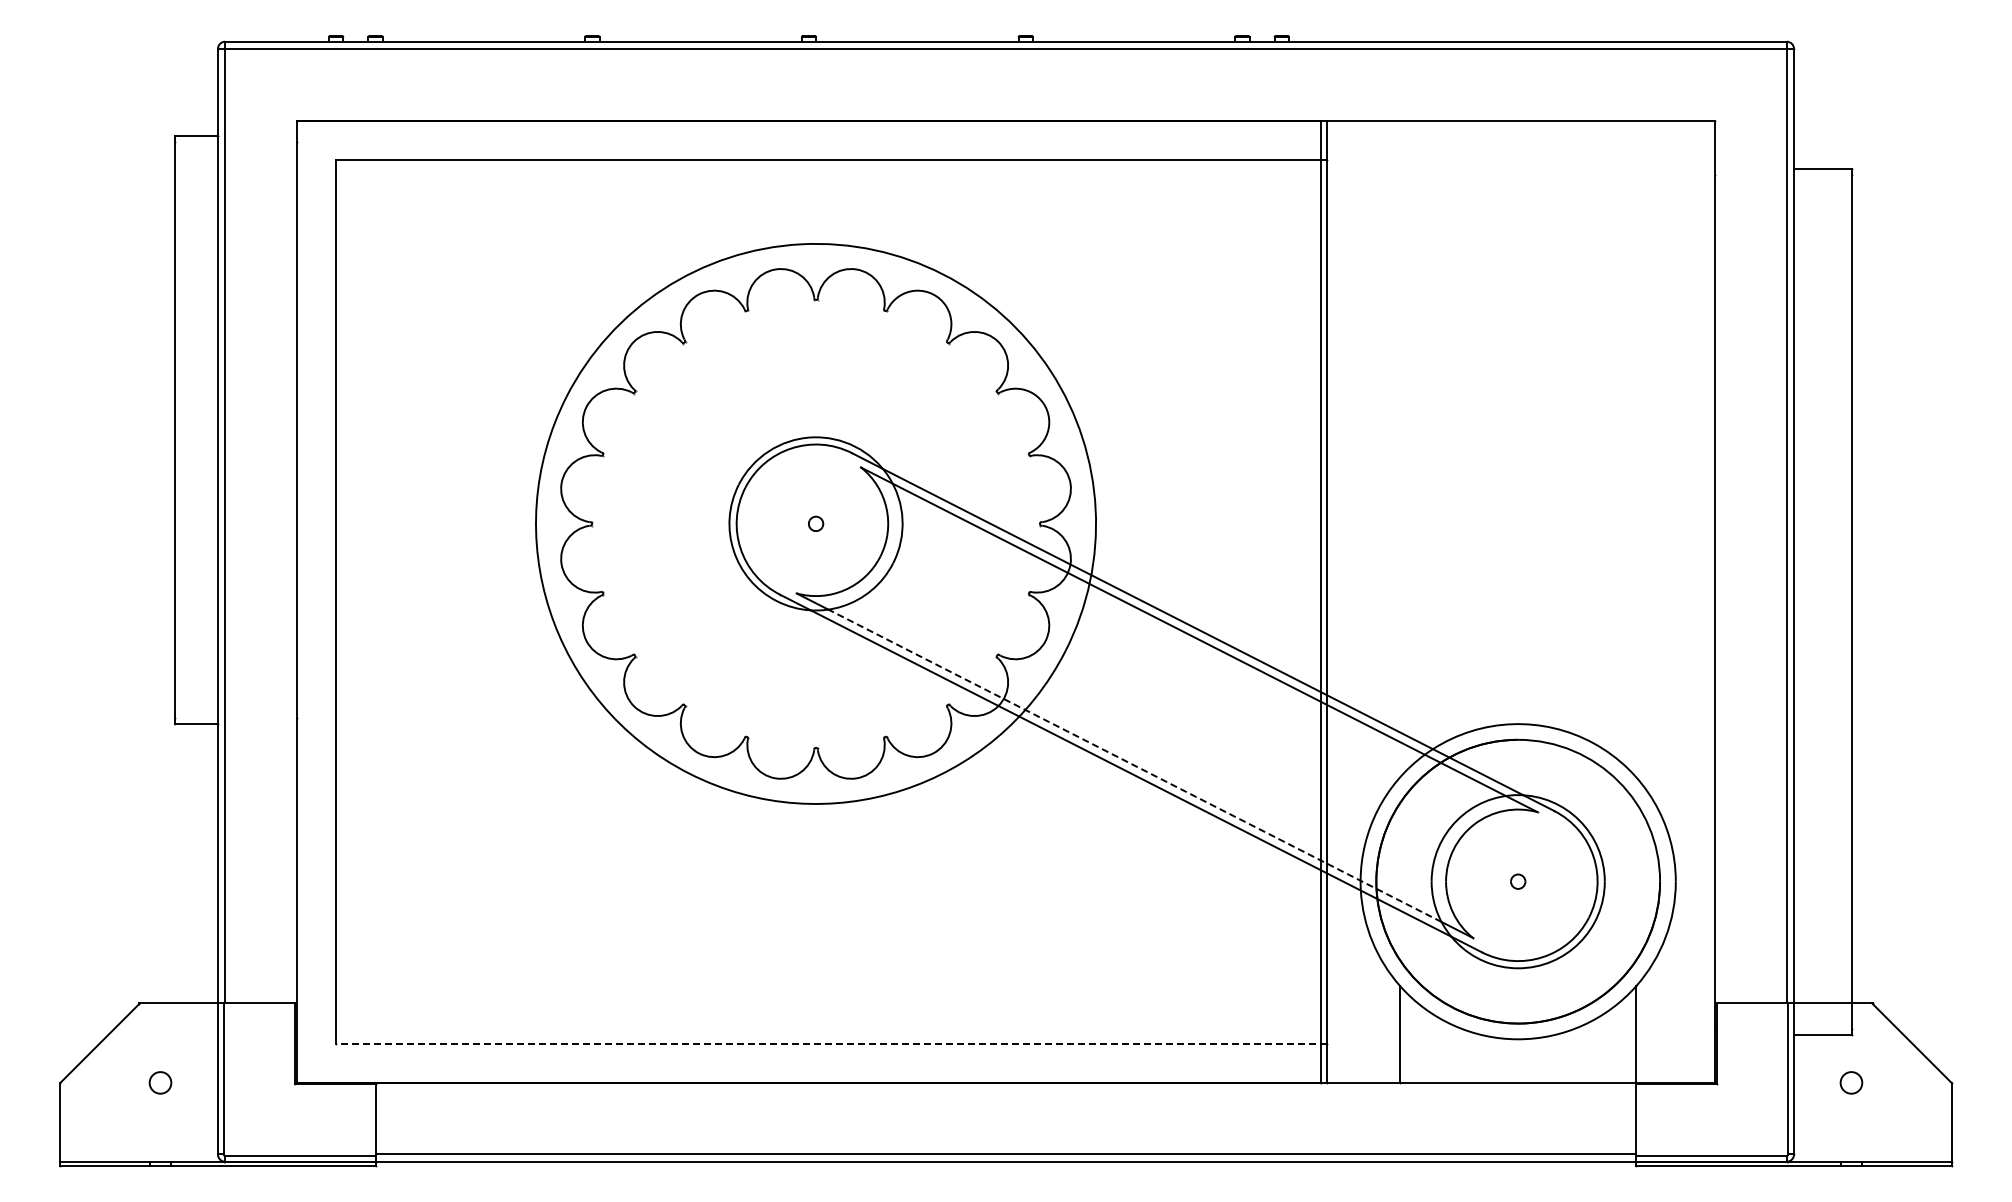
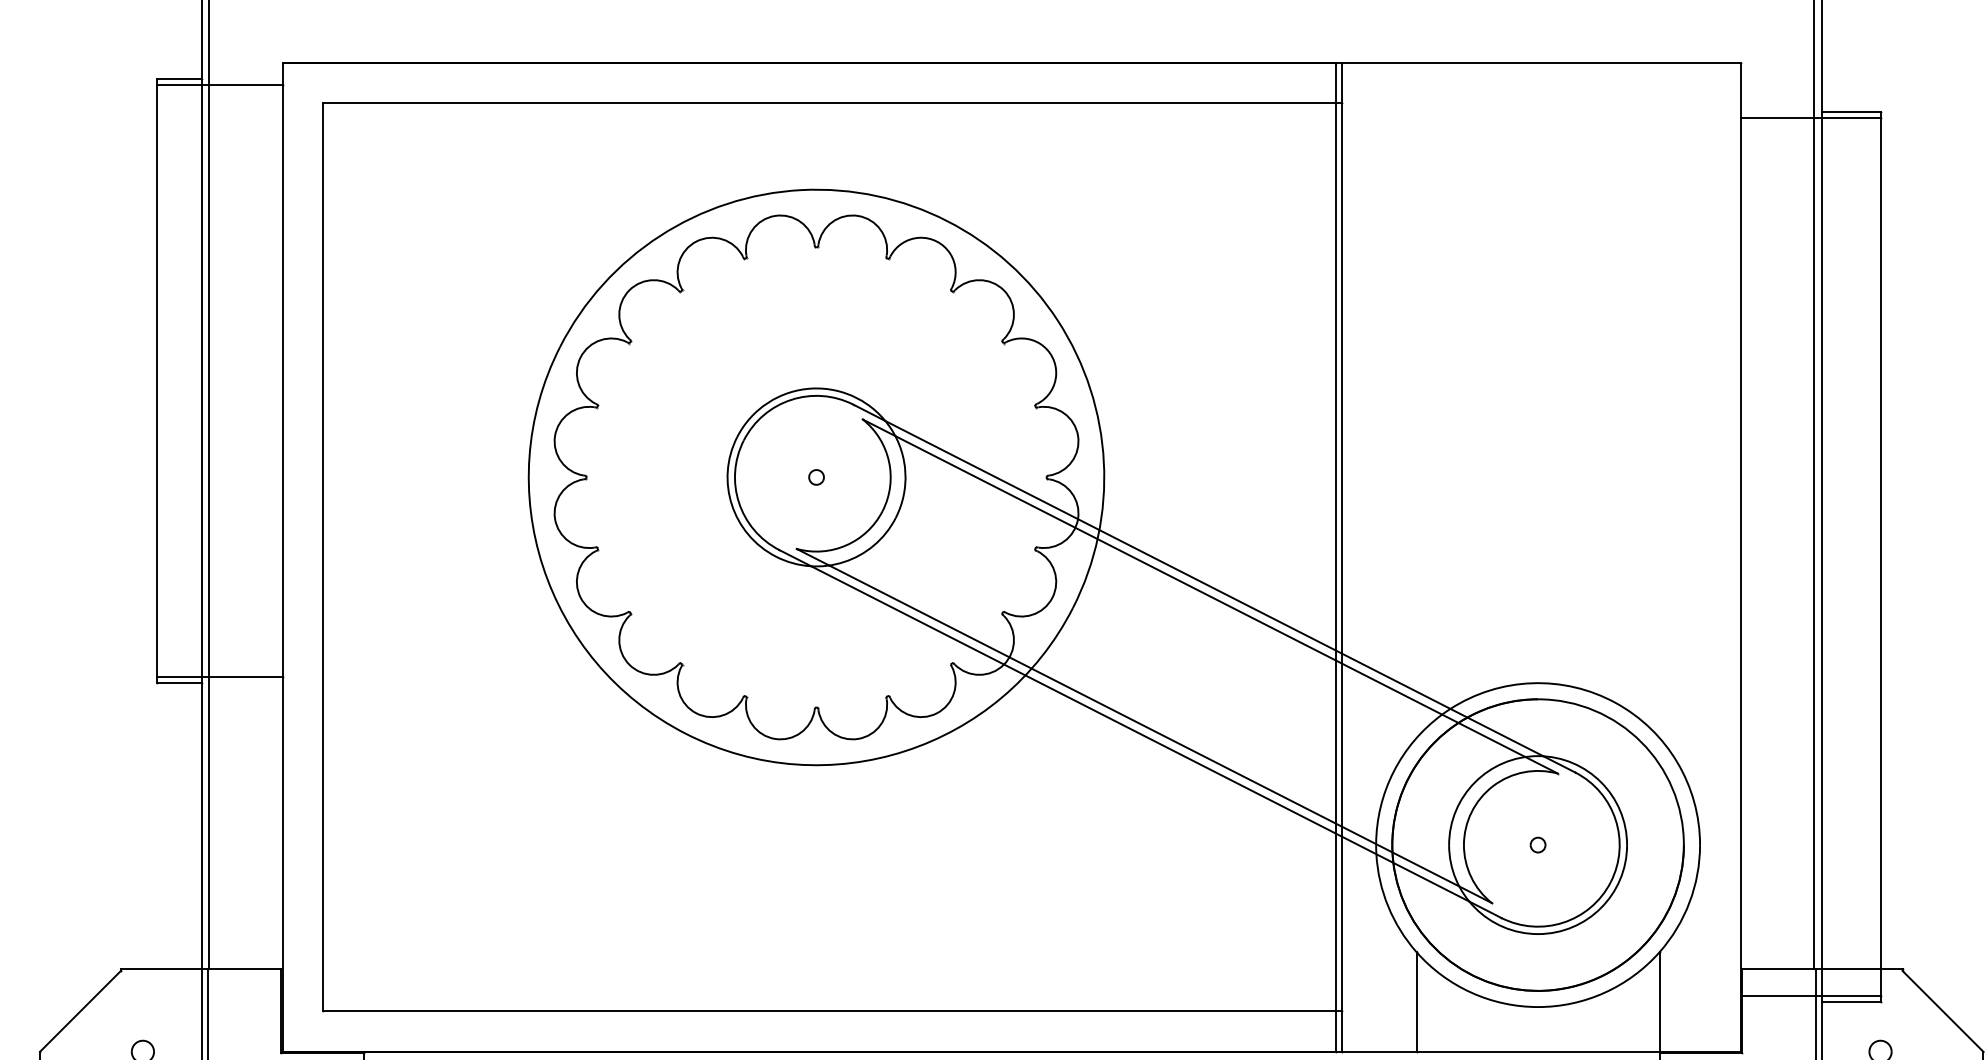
line: (235, 142) -> (219, 85), added
line: (1783, 174) -> (1810, 118), added
line: (235, 717) -> (219, 676), added
line: (1134, 765) -> (1143, 725), dashed -> solid
line: (1783, 1028) -> (1810, 995), added
line: (831, 1043) -> (832, 1011), dashed -> solid

